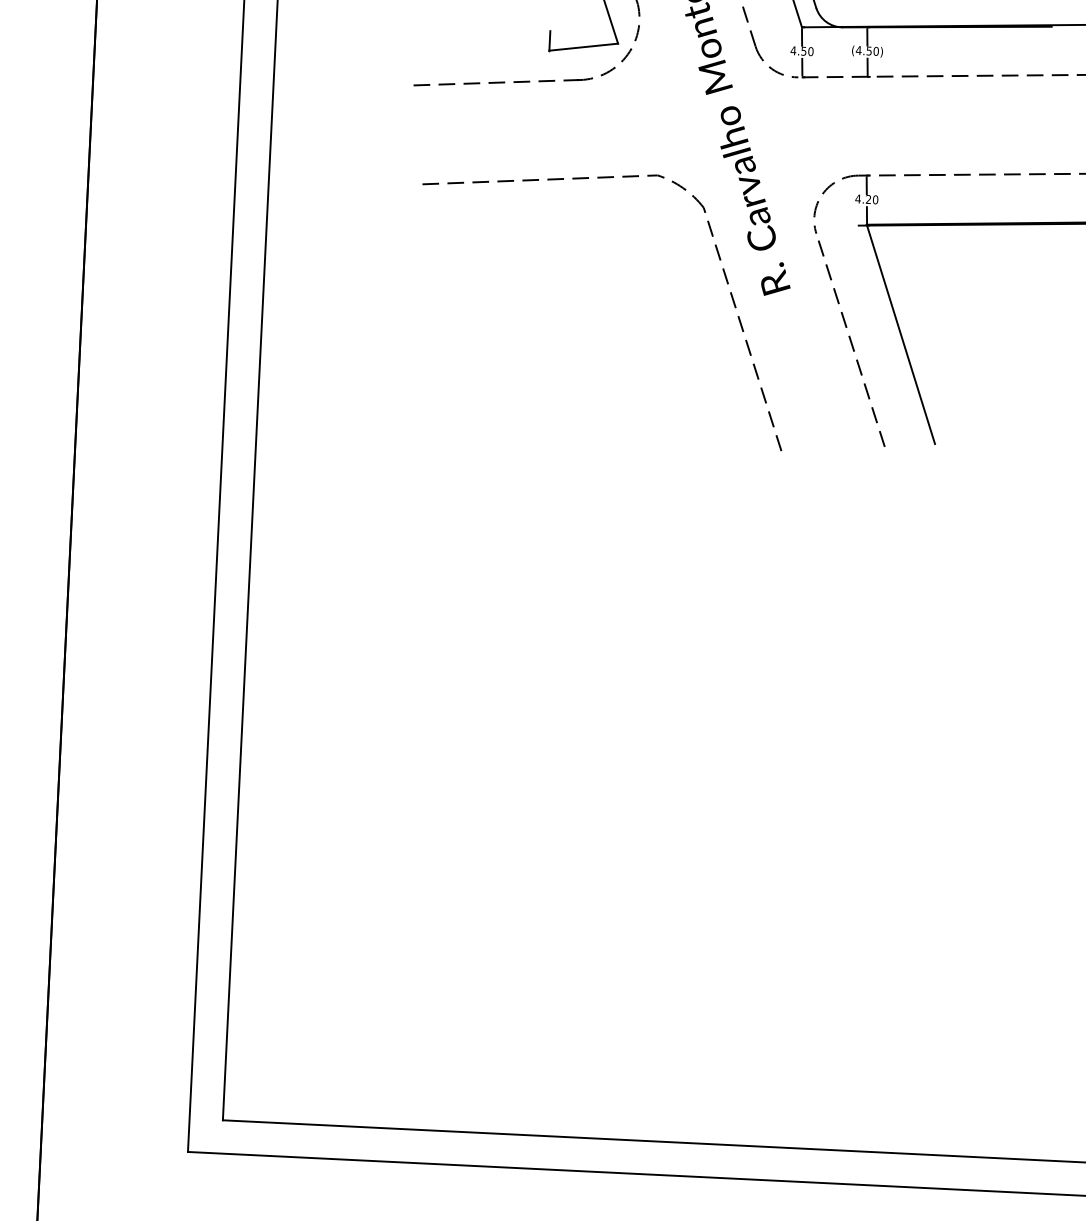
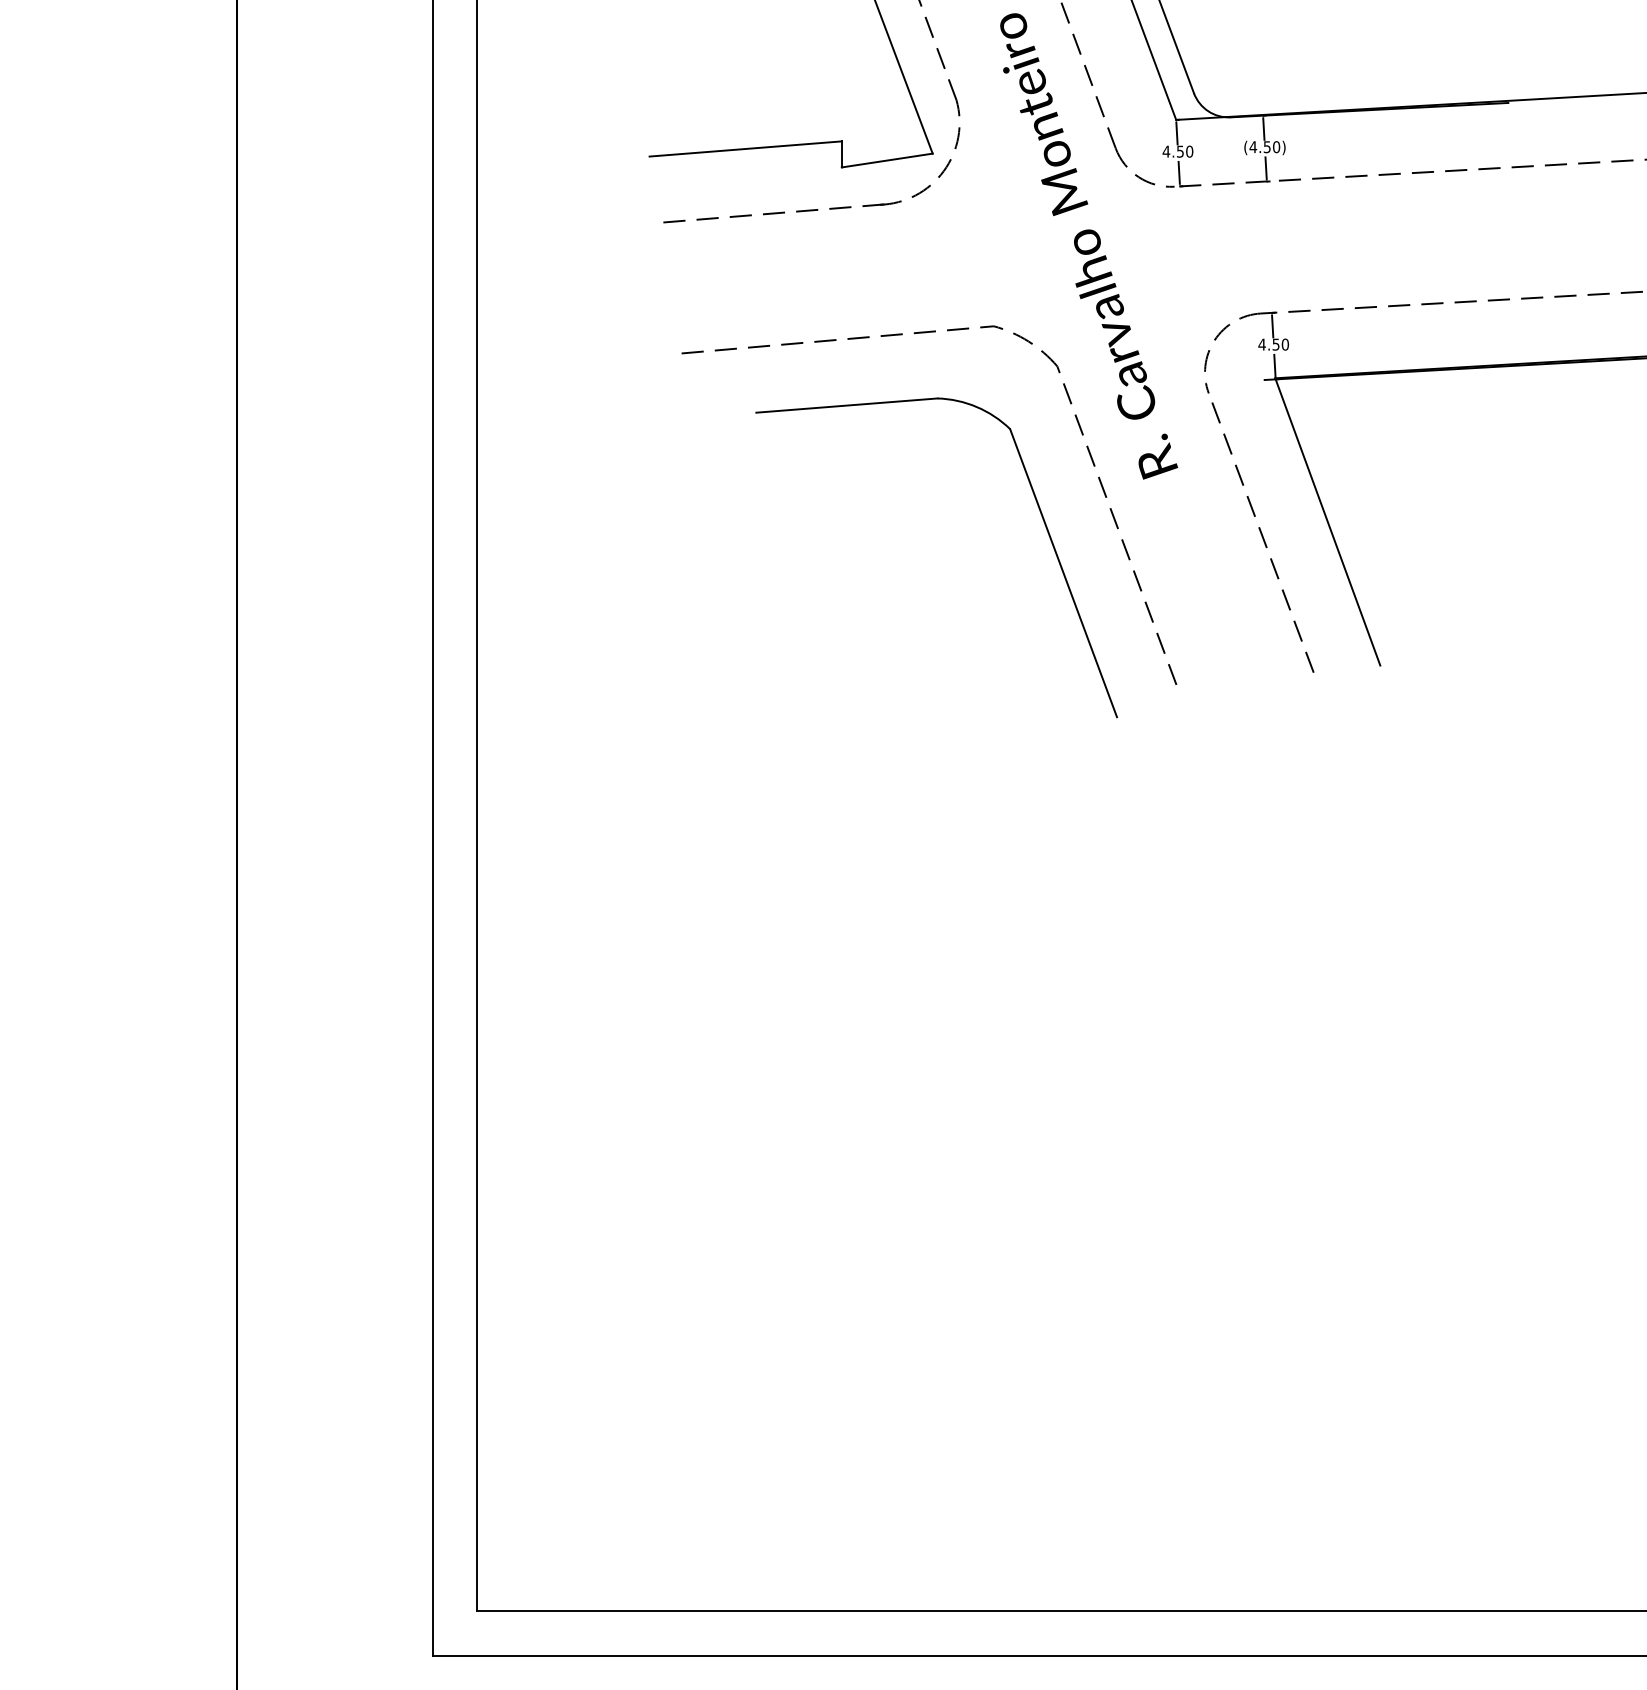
line: (477, 32) -> (745, 148), added
text: (868, 199) -> (1275, 344), 4.20 -> 4.50
part: (685, 318) -> (1040, 514), added

